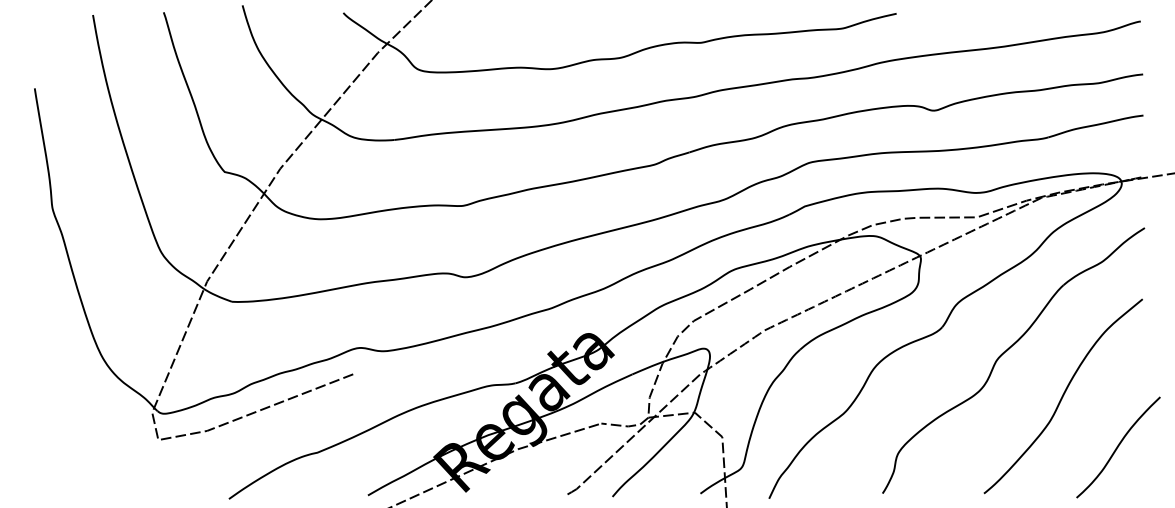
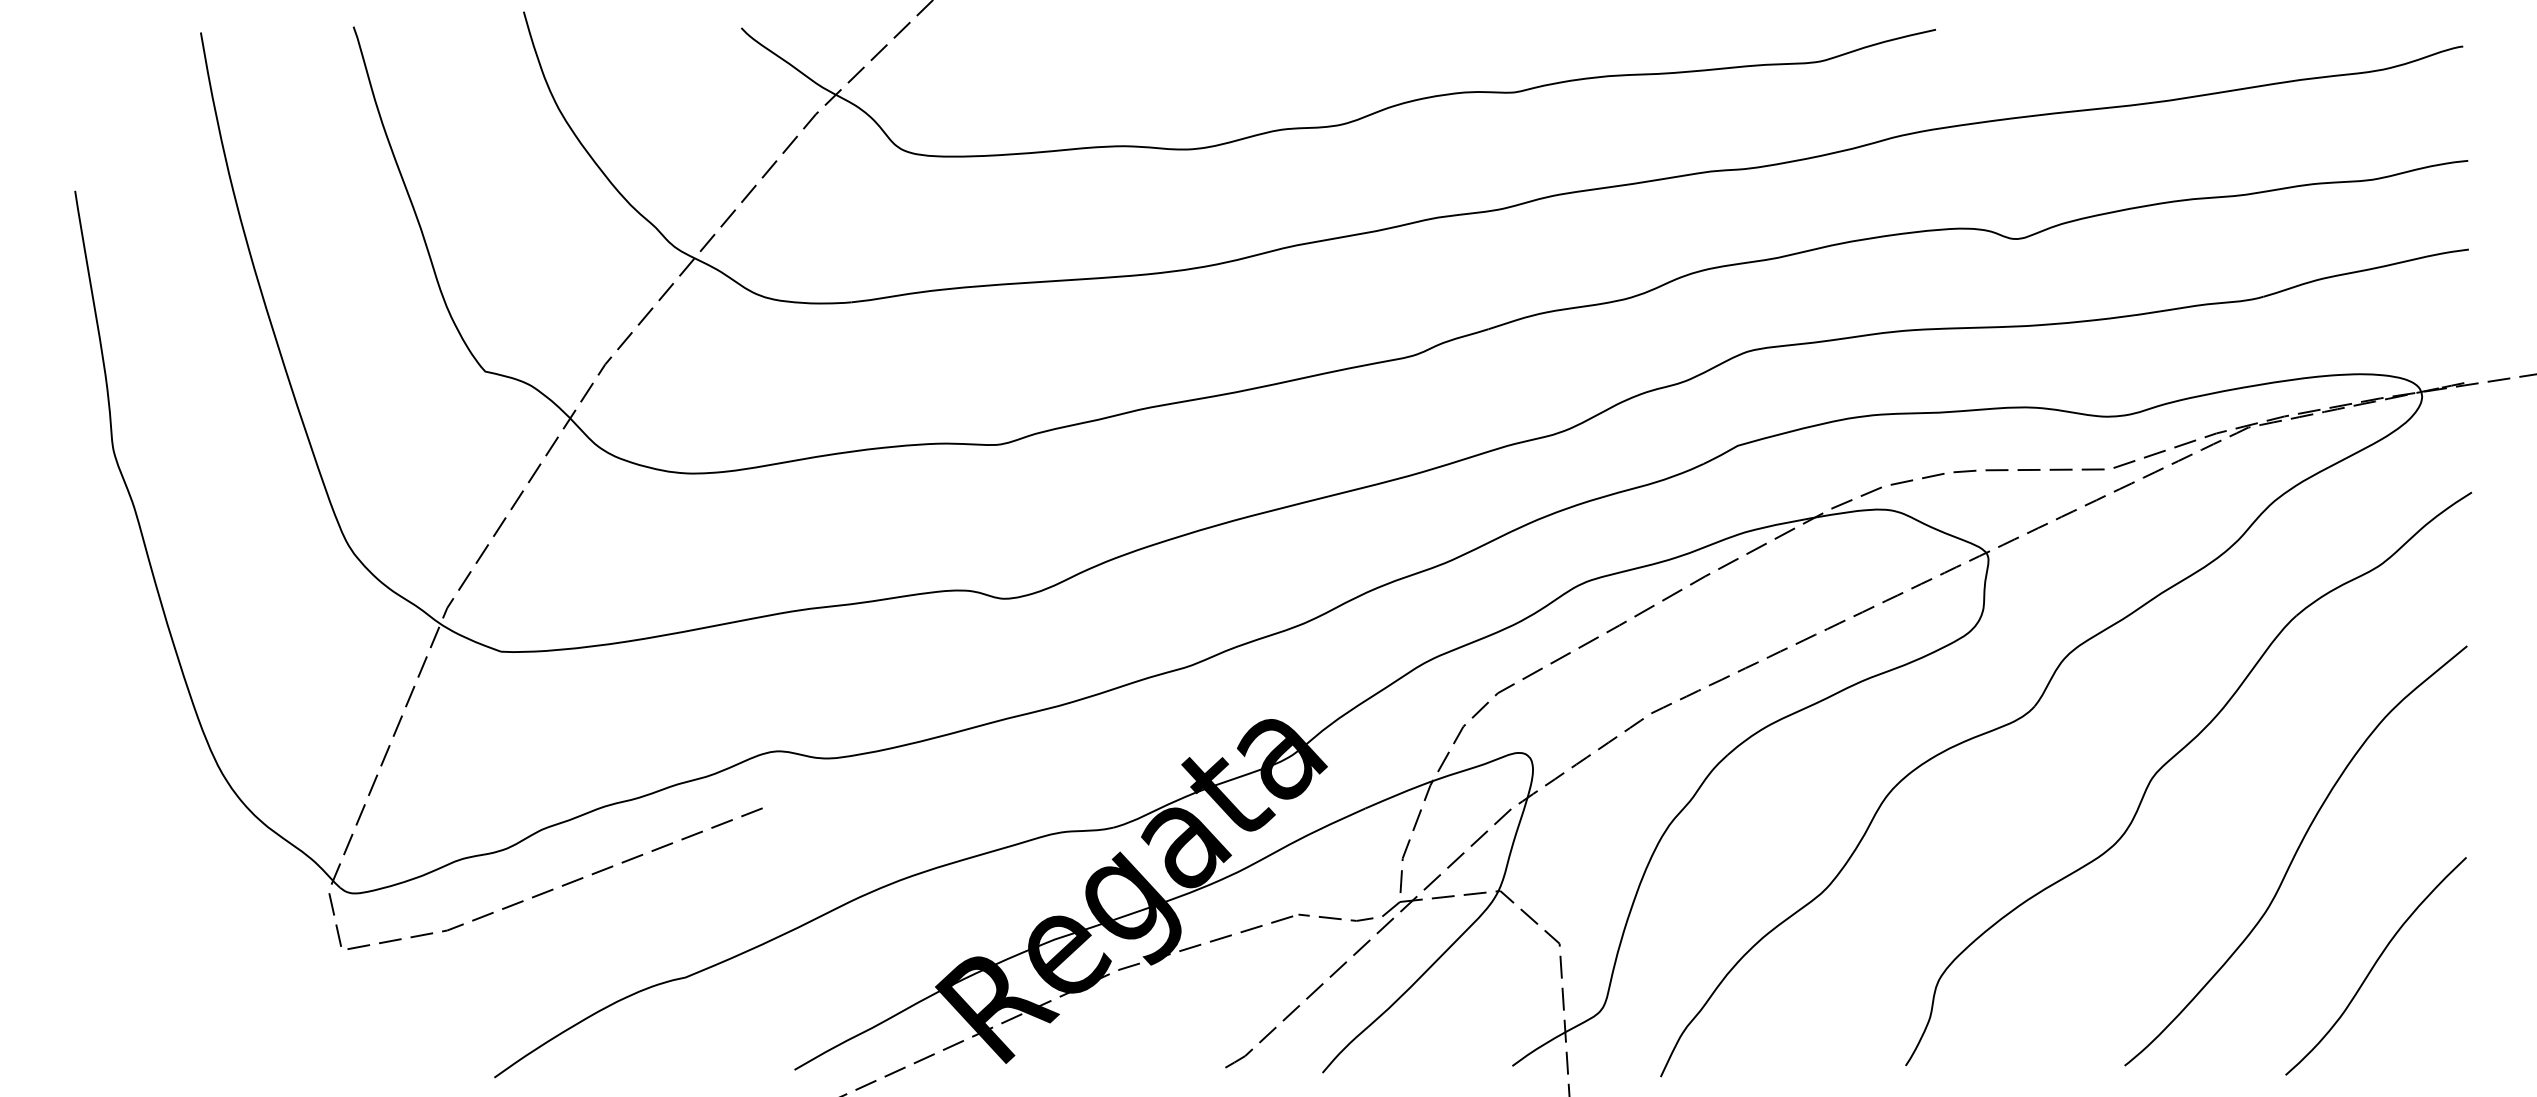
curve: (1118, 447) -> (2376, 966), moved

